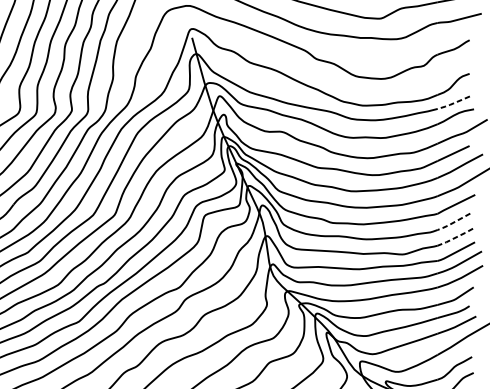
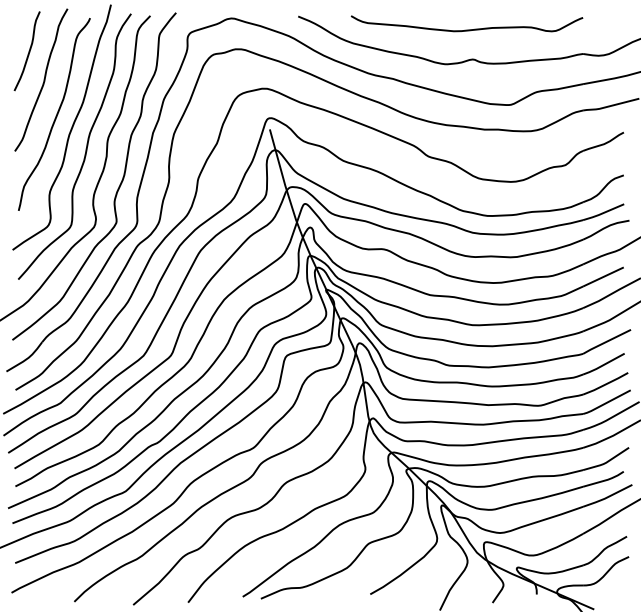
line: (452, 103) -> (602, 213), dashed -> solid
line: (453, 222) -> (603, 365), dashed -> solid
line: (455, 237) -> (605, 384), dashed -> solid

